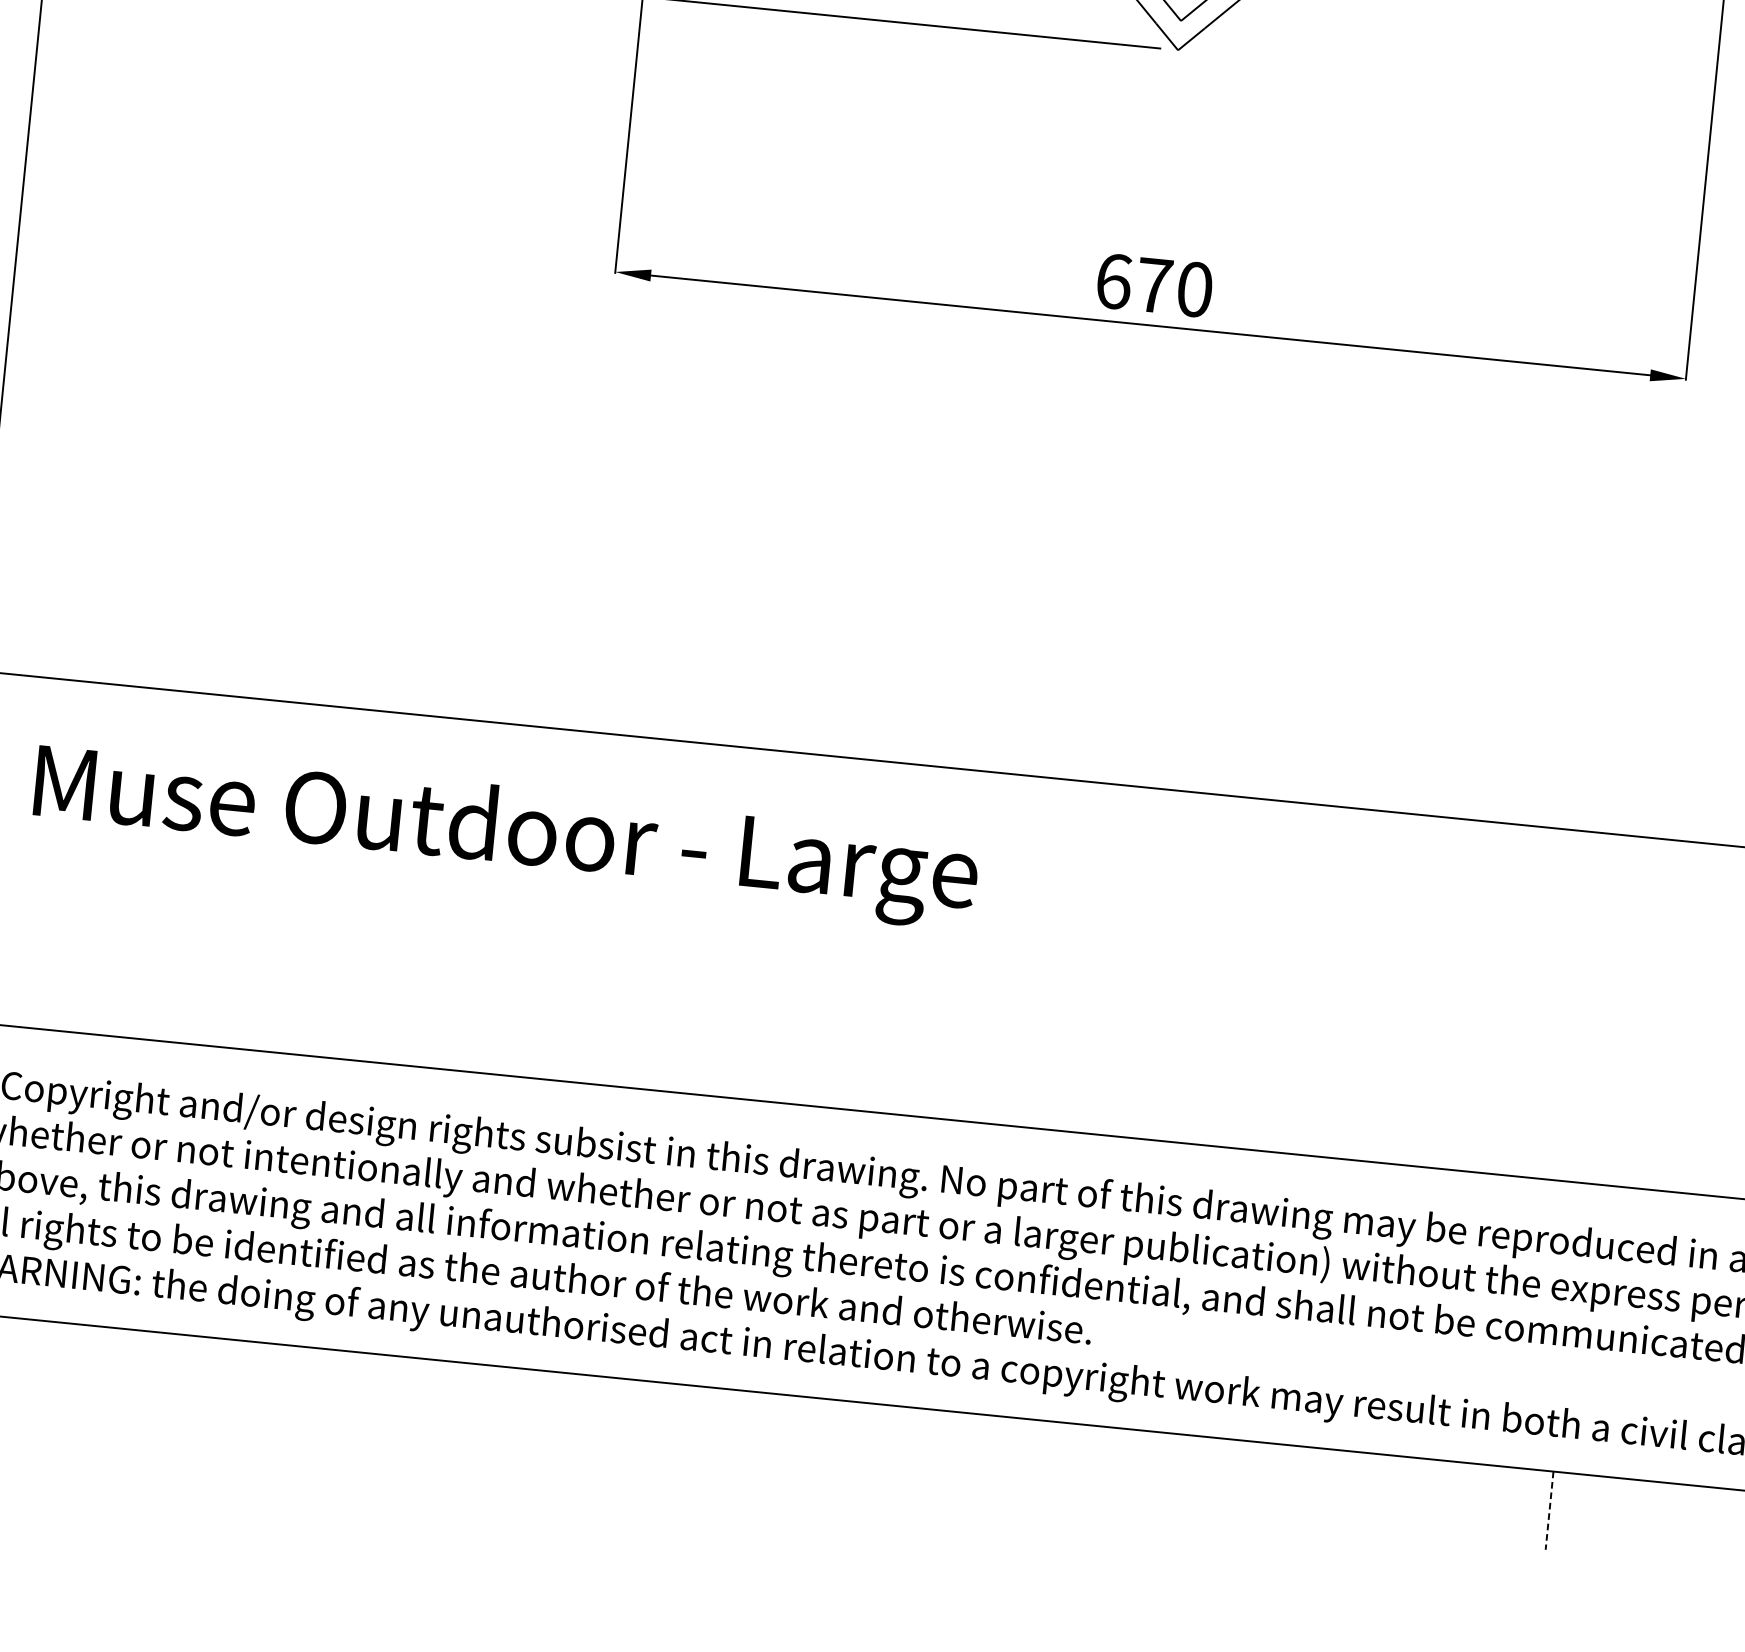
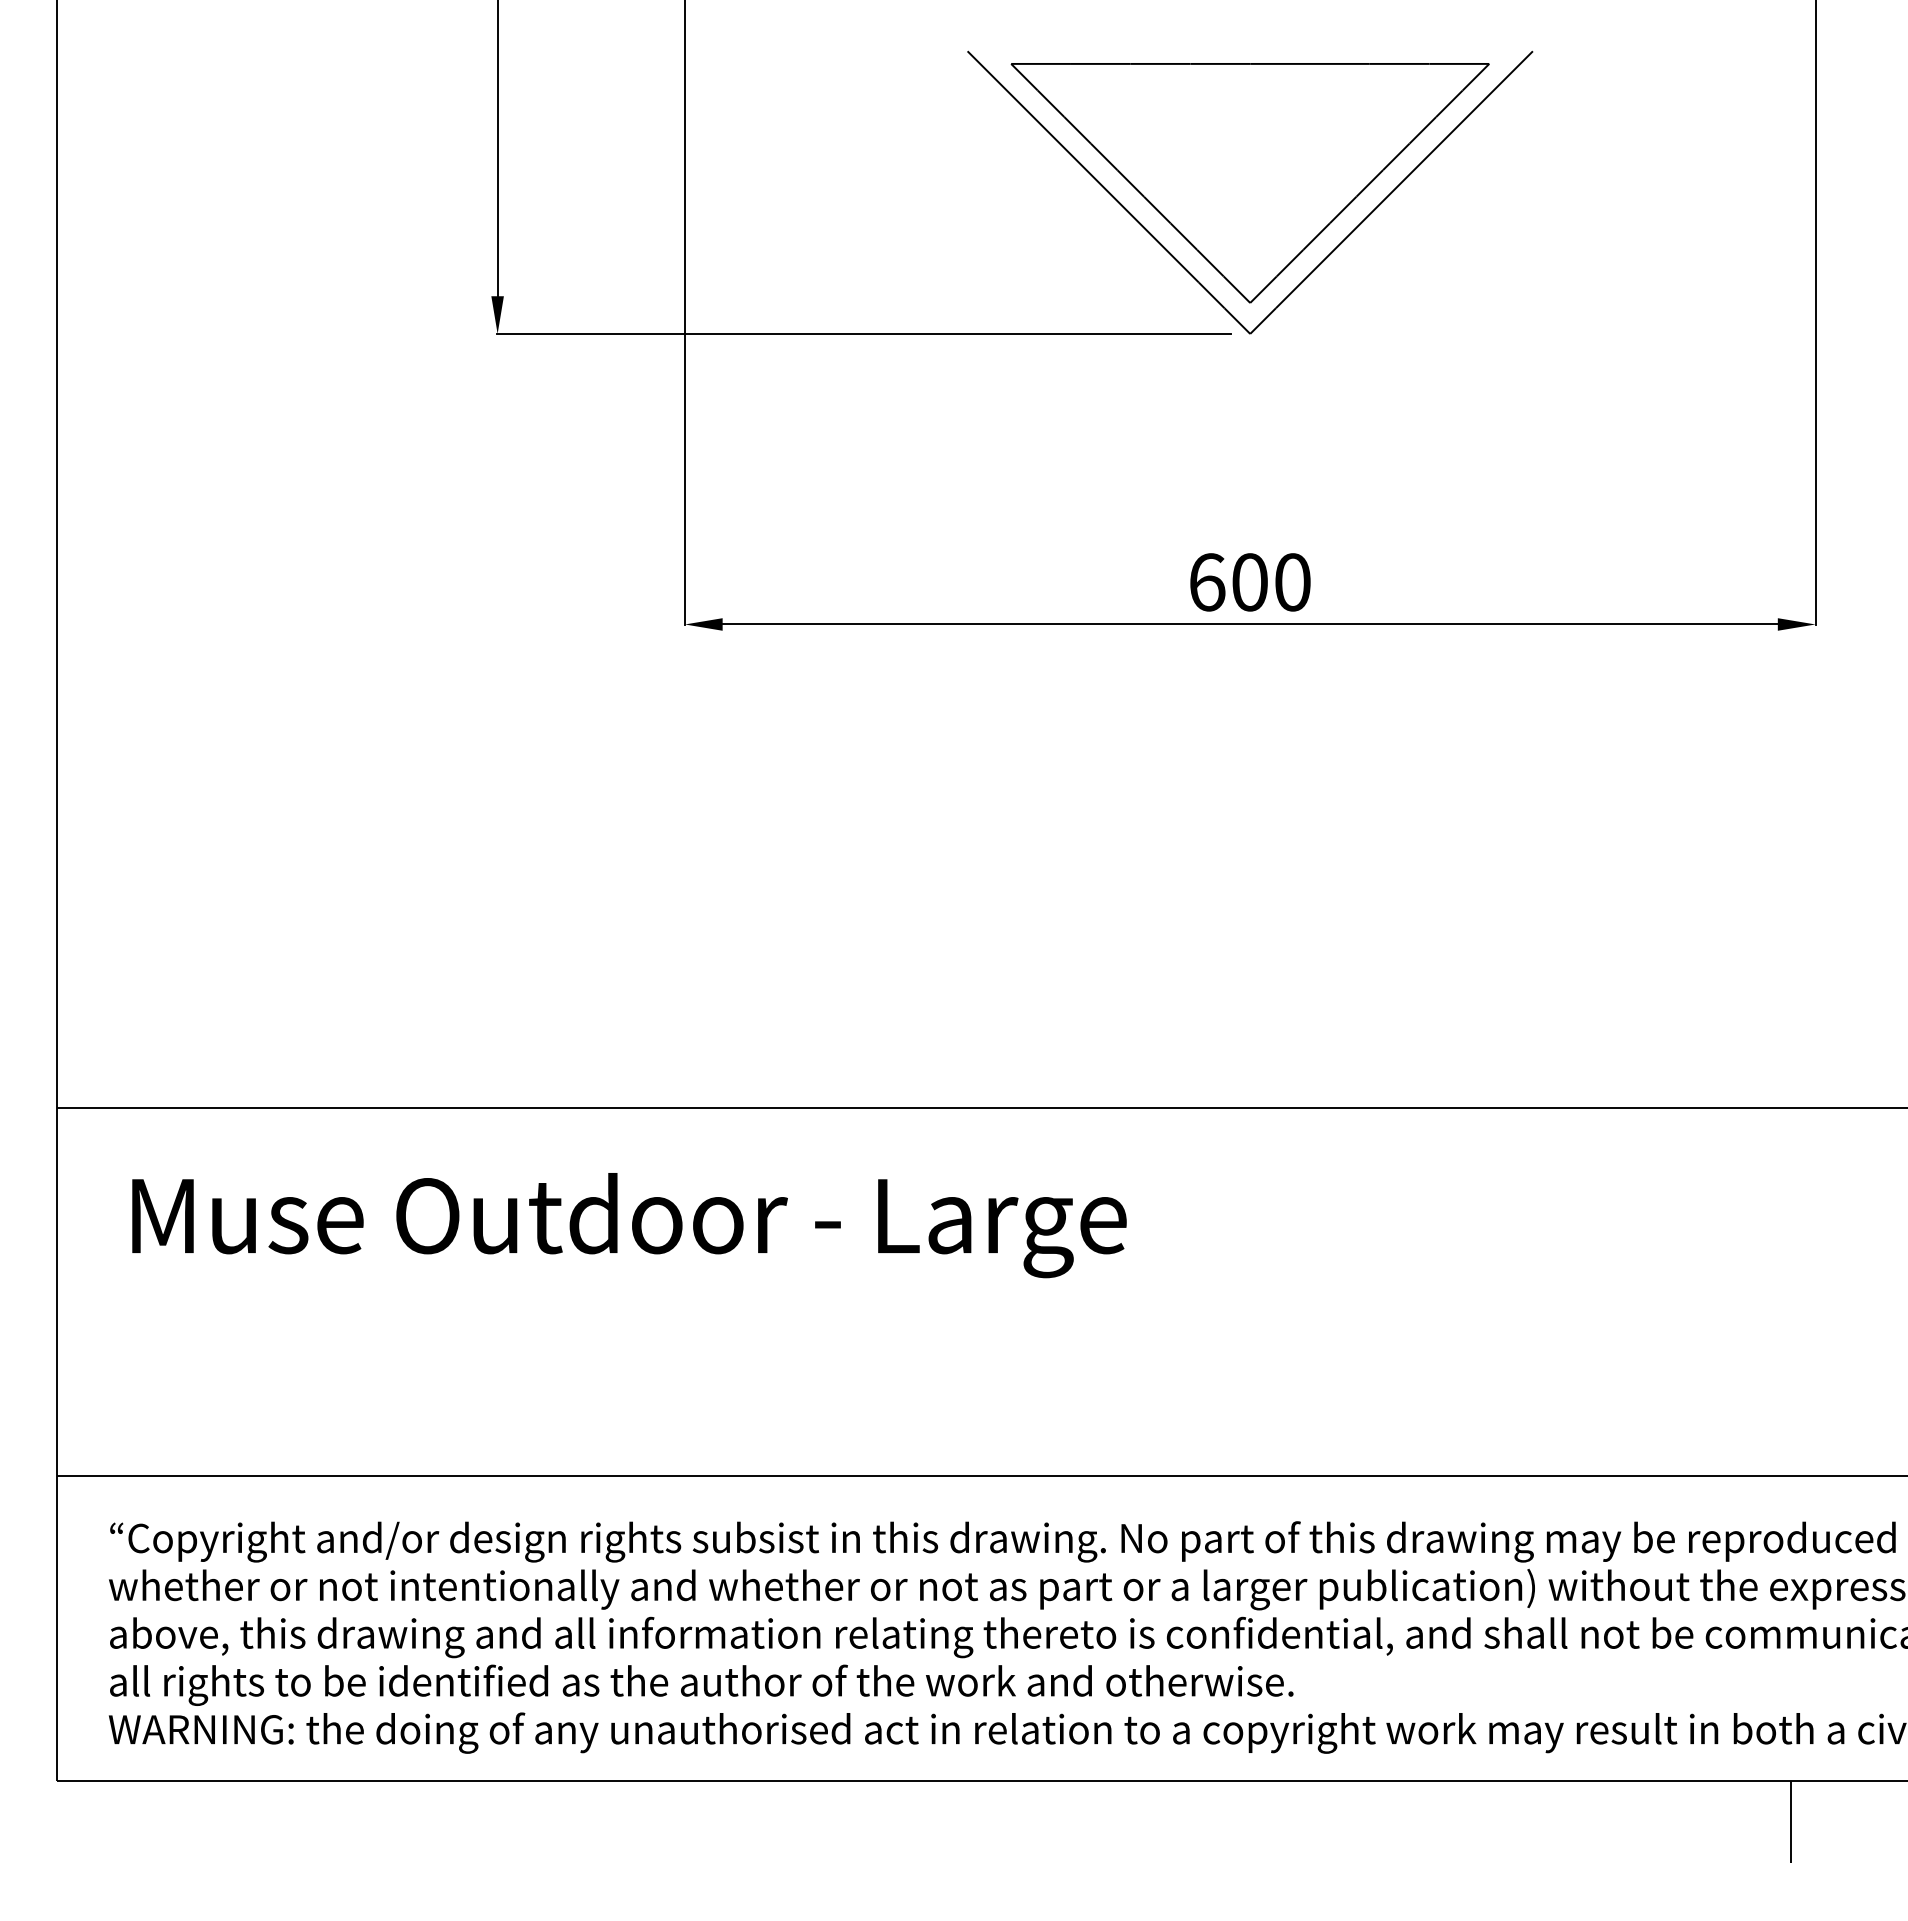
text: (1153, 285) -> (1249, 582), 670 -> 600
line: (1549, 1511) -> (1791, 1822), dashed -> solid

